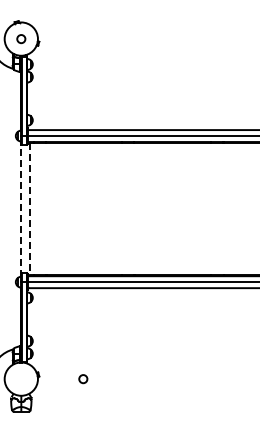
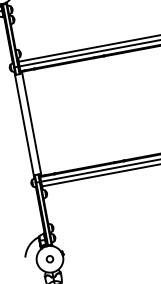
line: (20, 209) -> (24, 125), dashed -> solid
line: (30, 209) -> (32, 124), dashed -> solid
circle: (83, 379) -> (50, 259), moved

